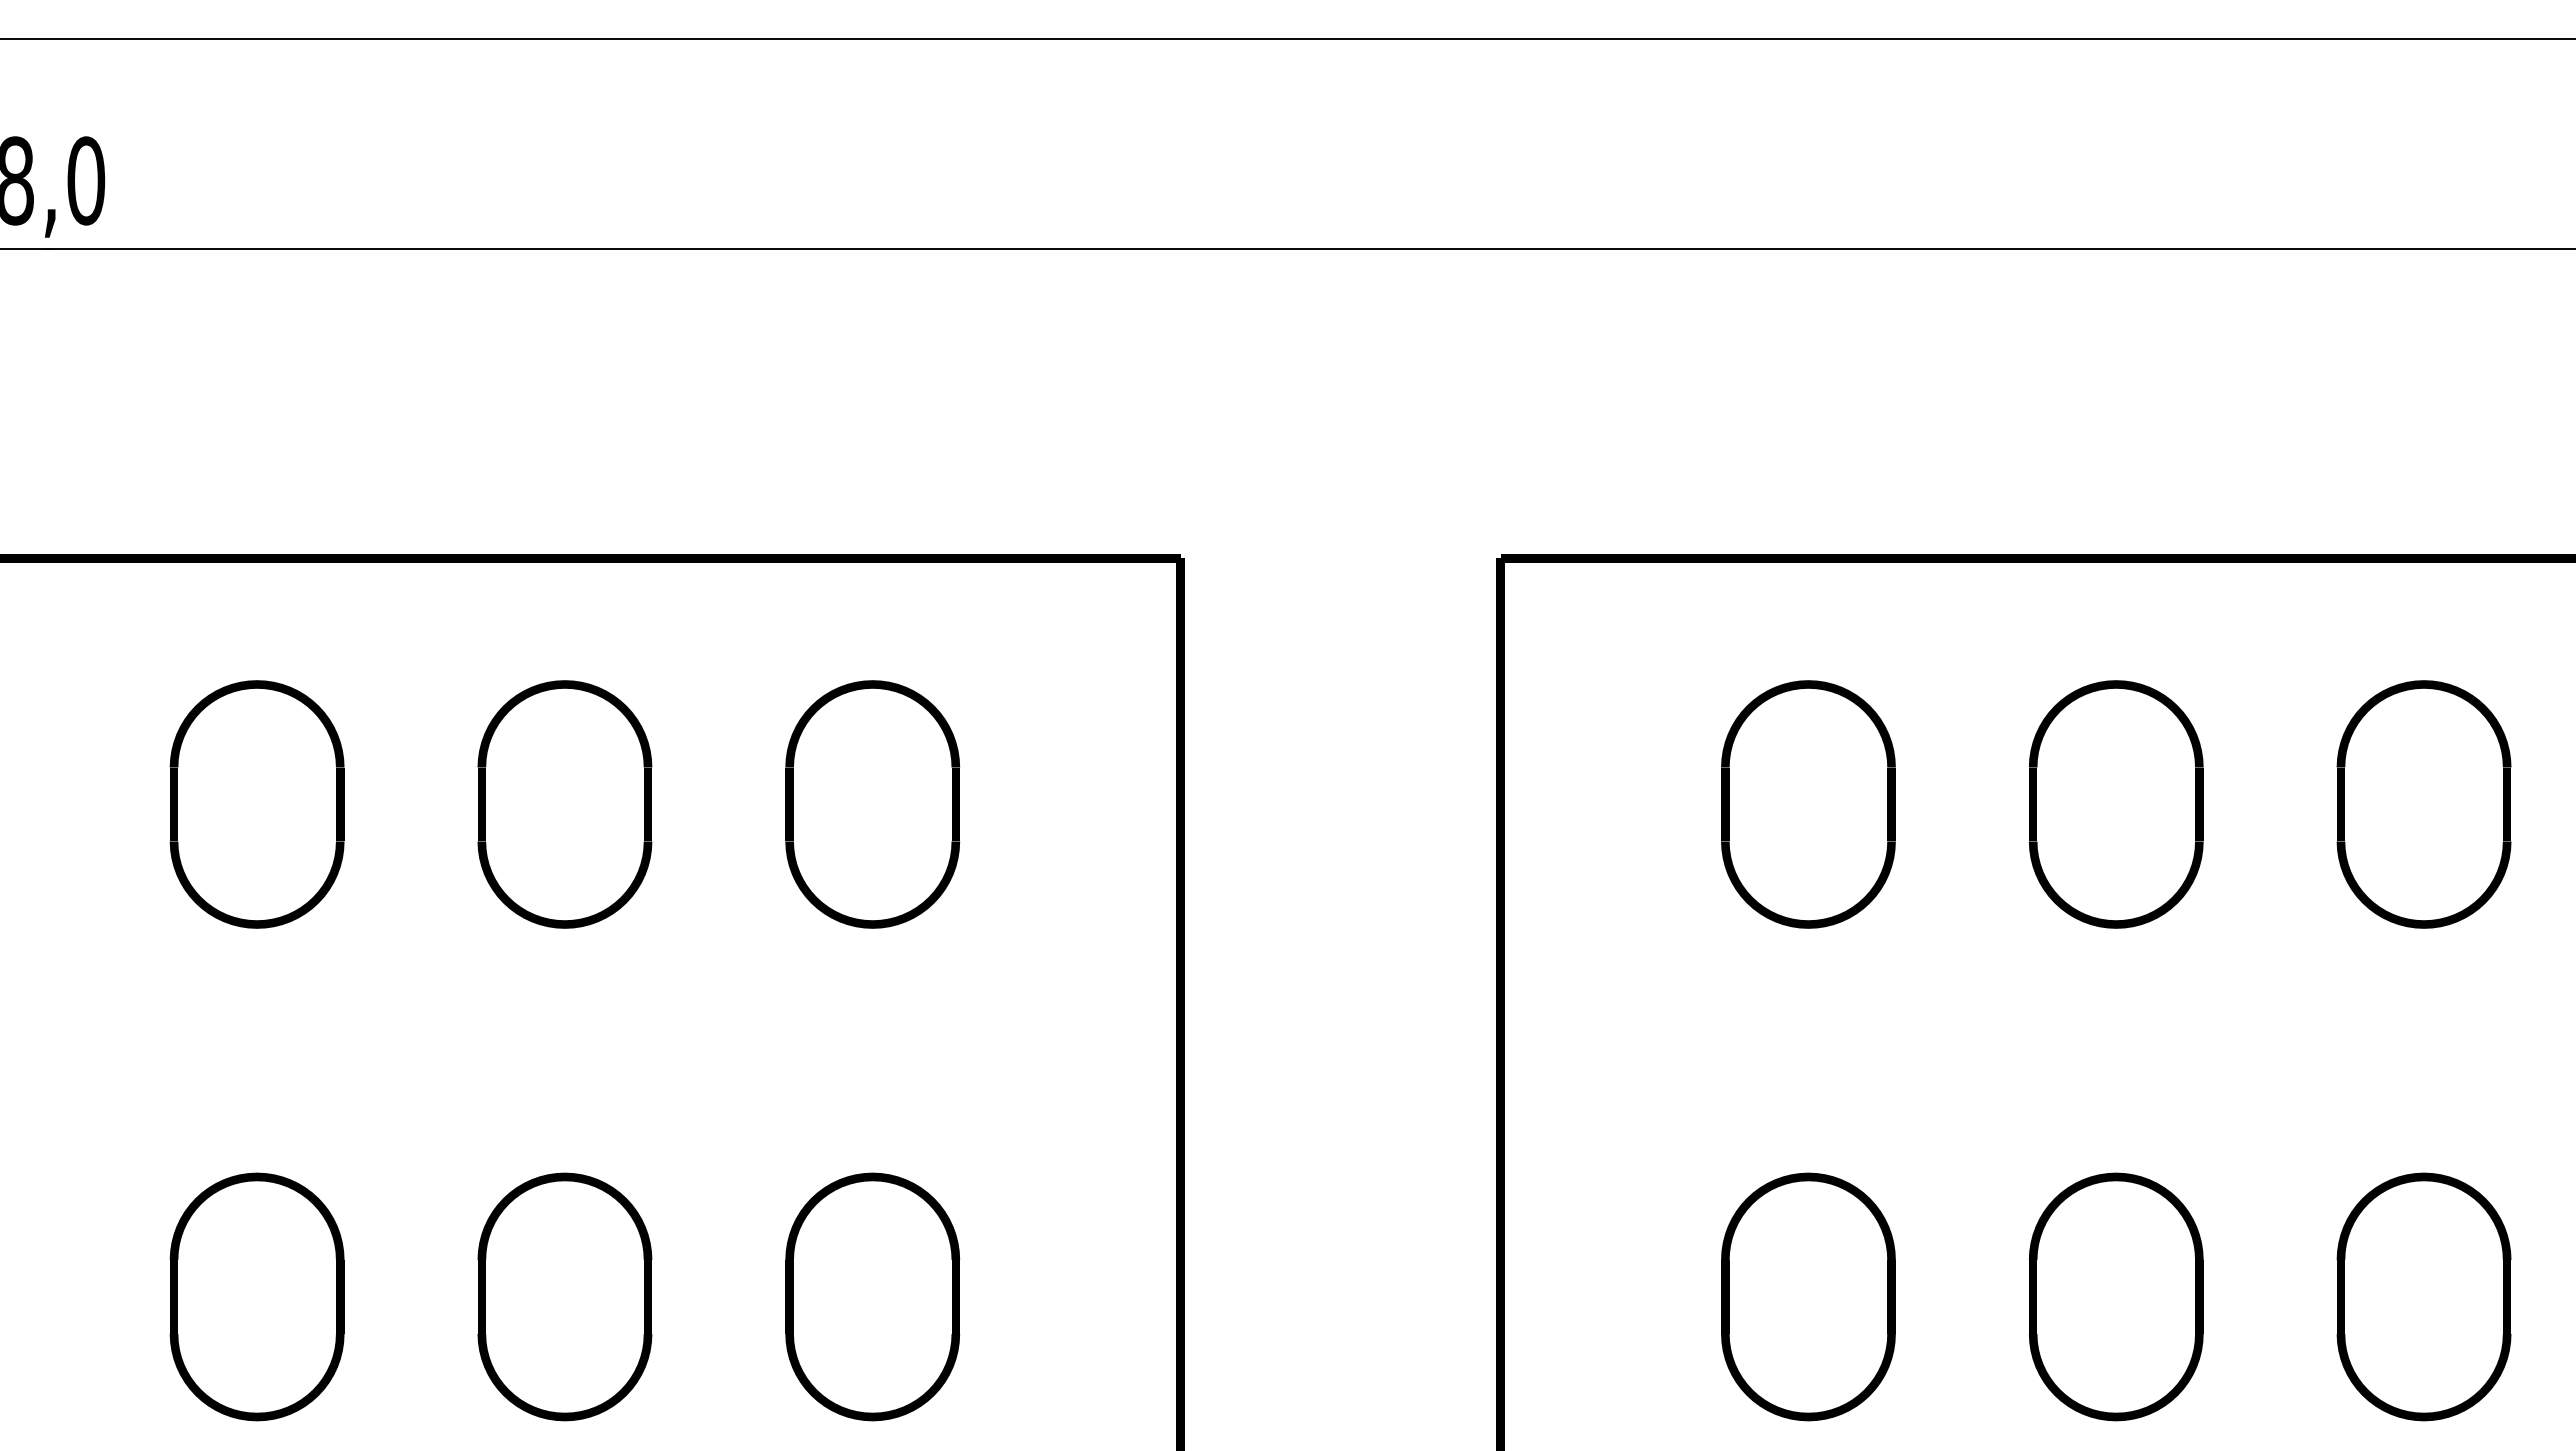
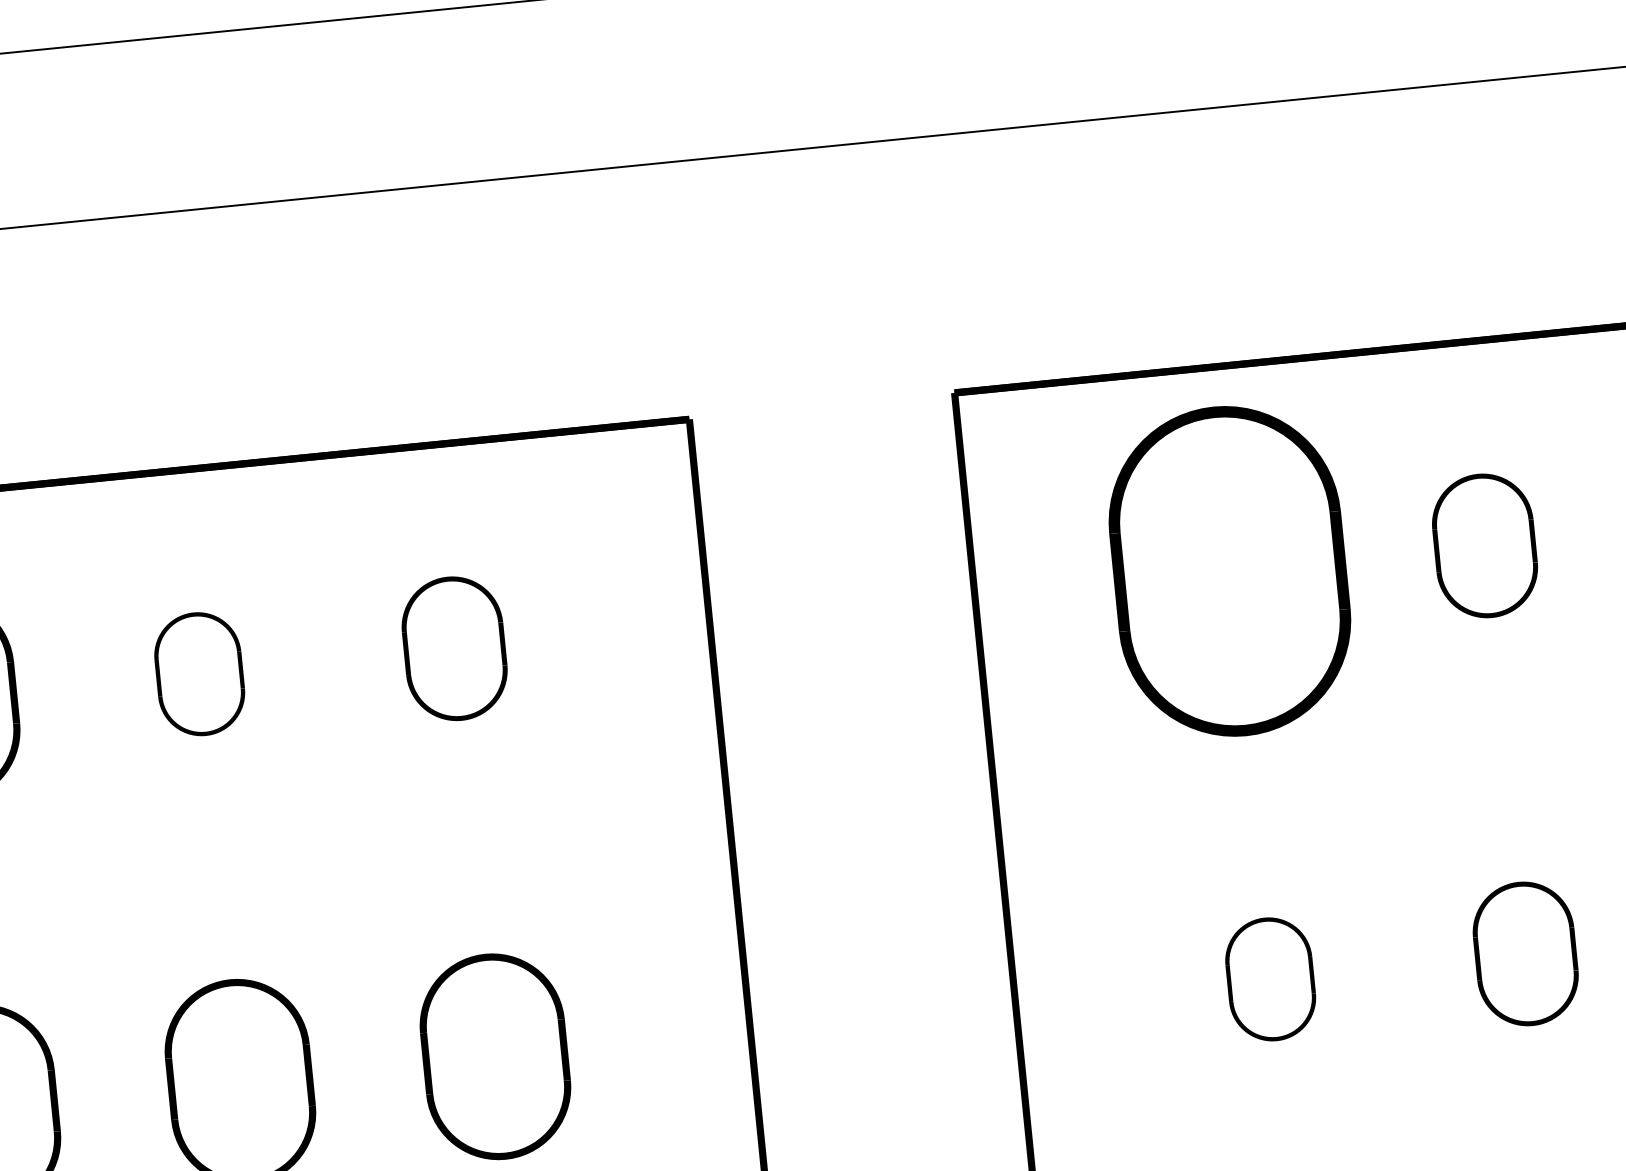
part: (564, 804) -> (199, 674), size x0.6
part: (872, 804) -> (454, 648), size x0.7
part: (1808, 804) -> (1229, 571), size x1.6
part: (2116, 804) -> (1485, 545), size x0.7
part: (1808, 1296) -> (1270, 979), size x0.6
part: (2116, 1296) -> (1525, 953), size x0.7

